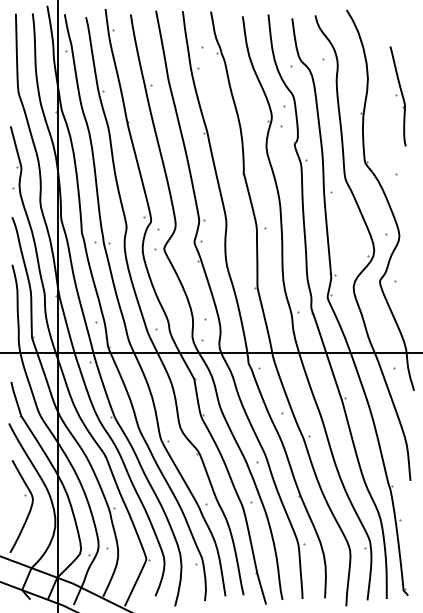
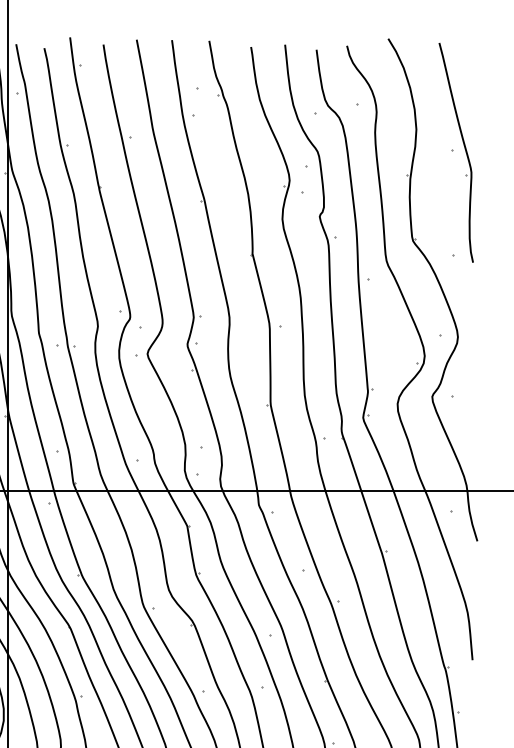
part: (397, 96) -> (455, 152), size x1.67

